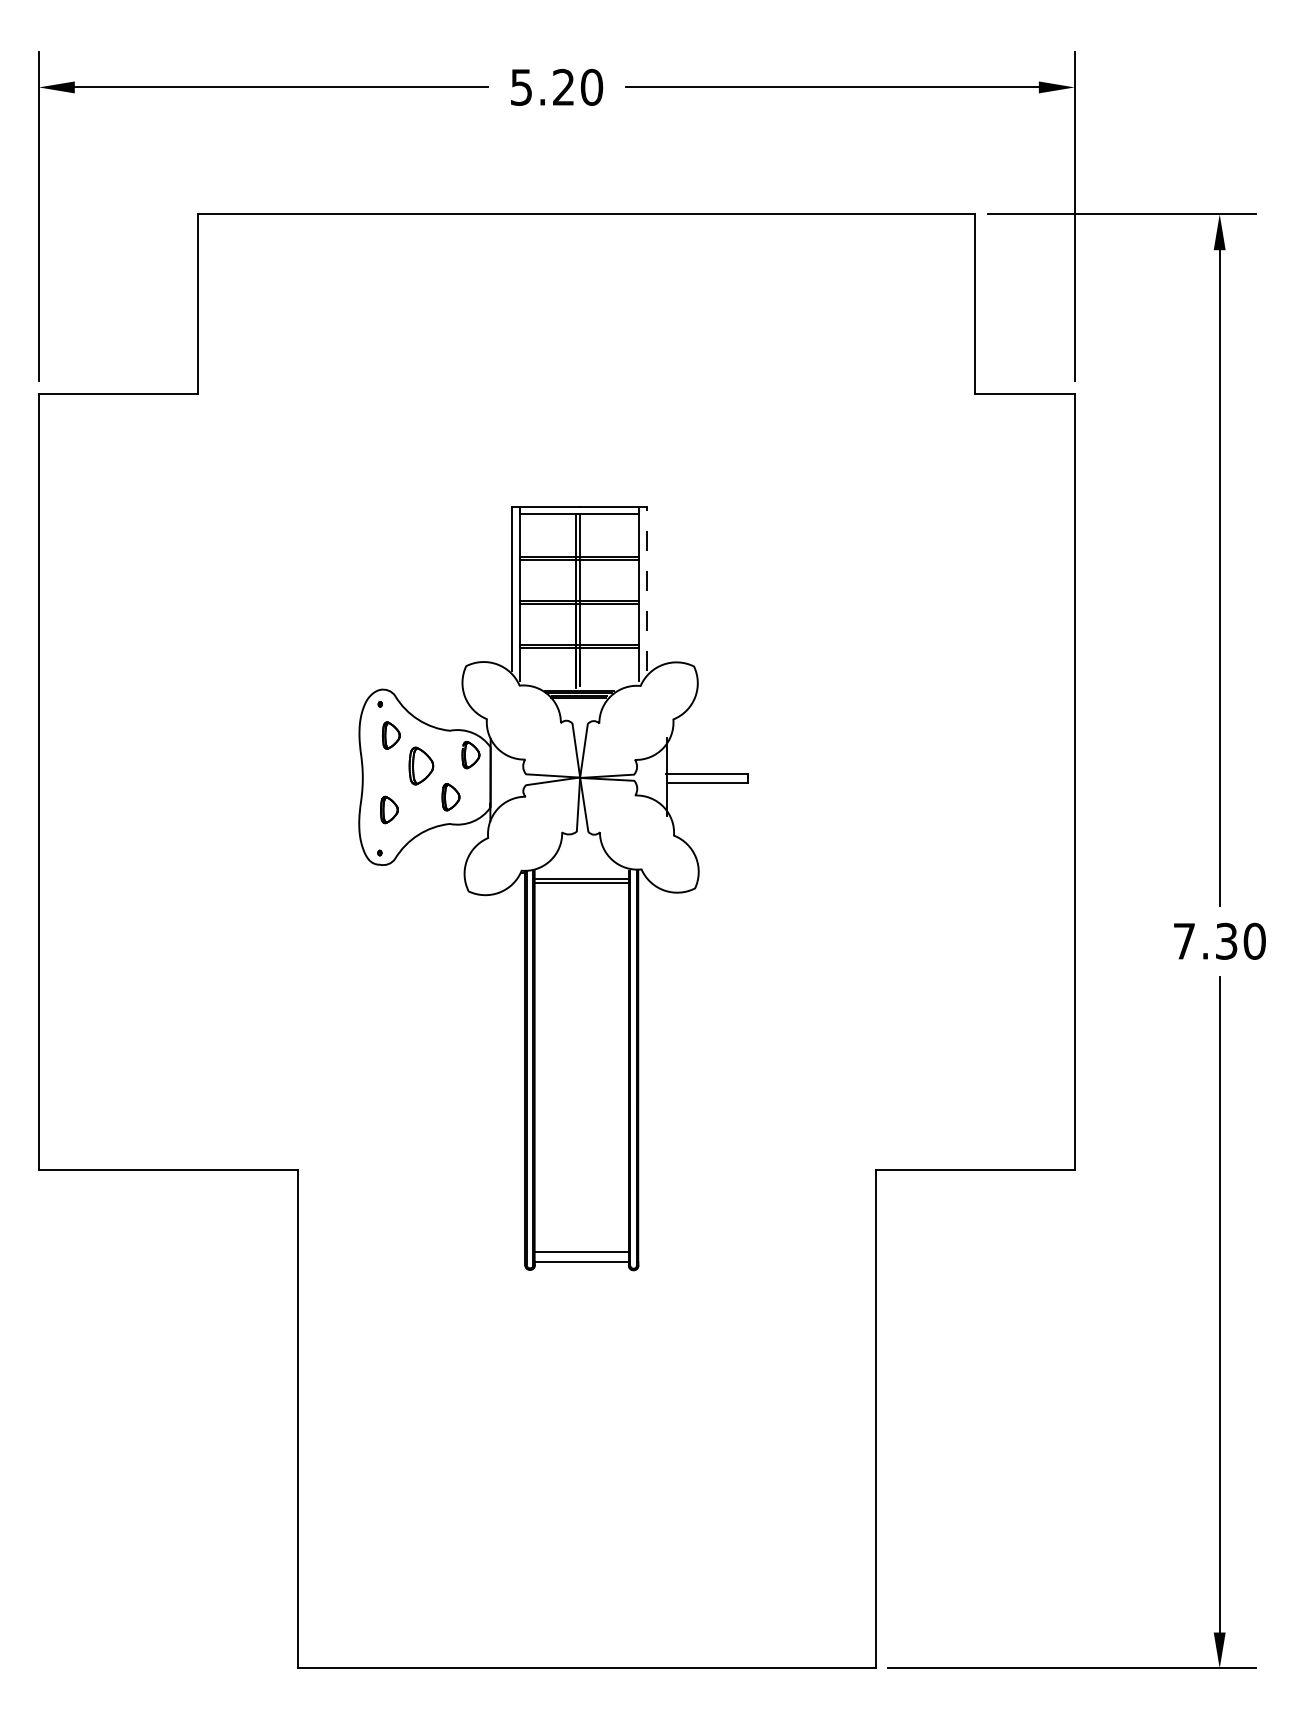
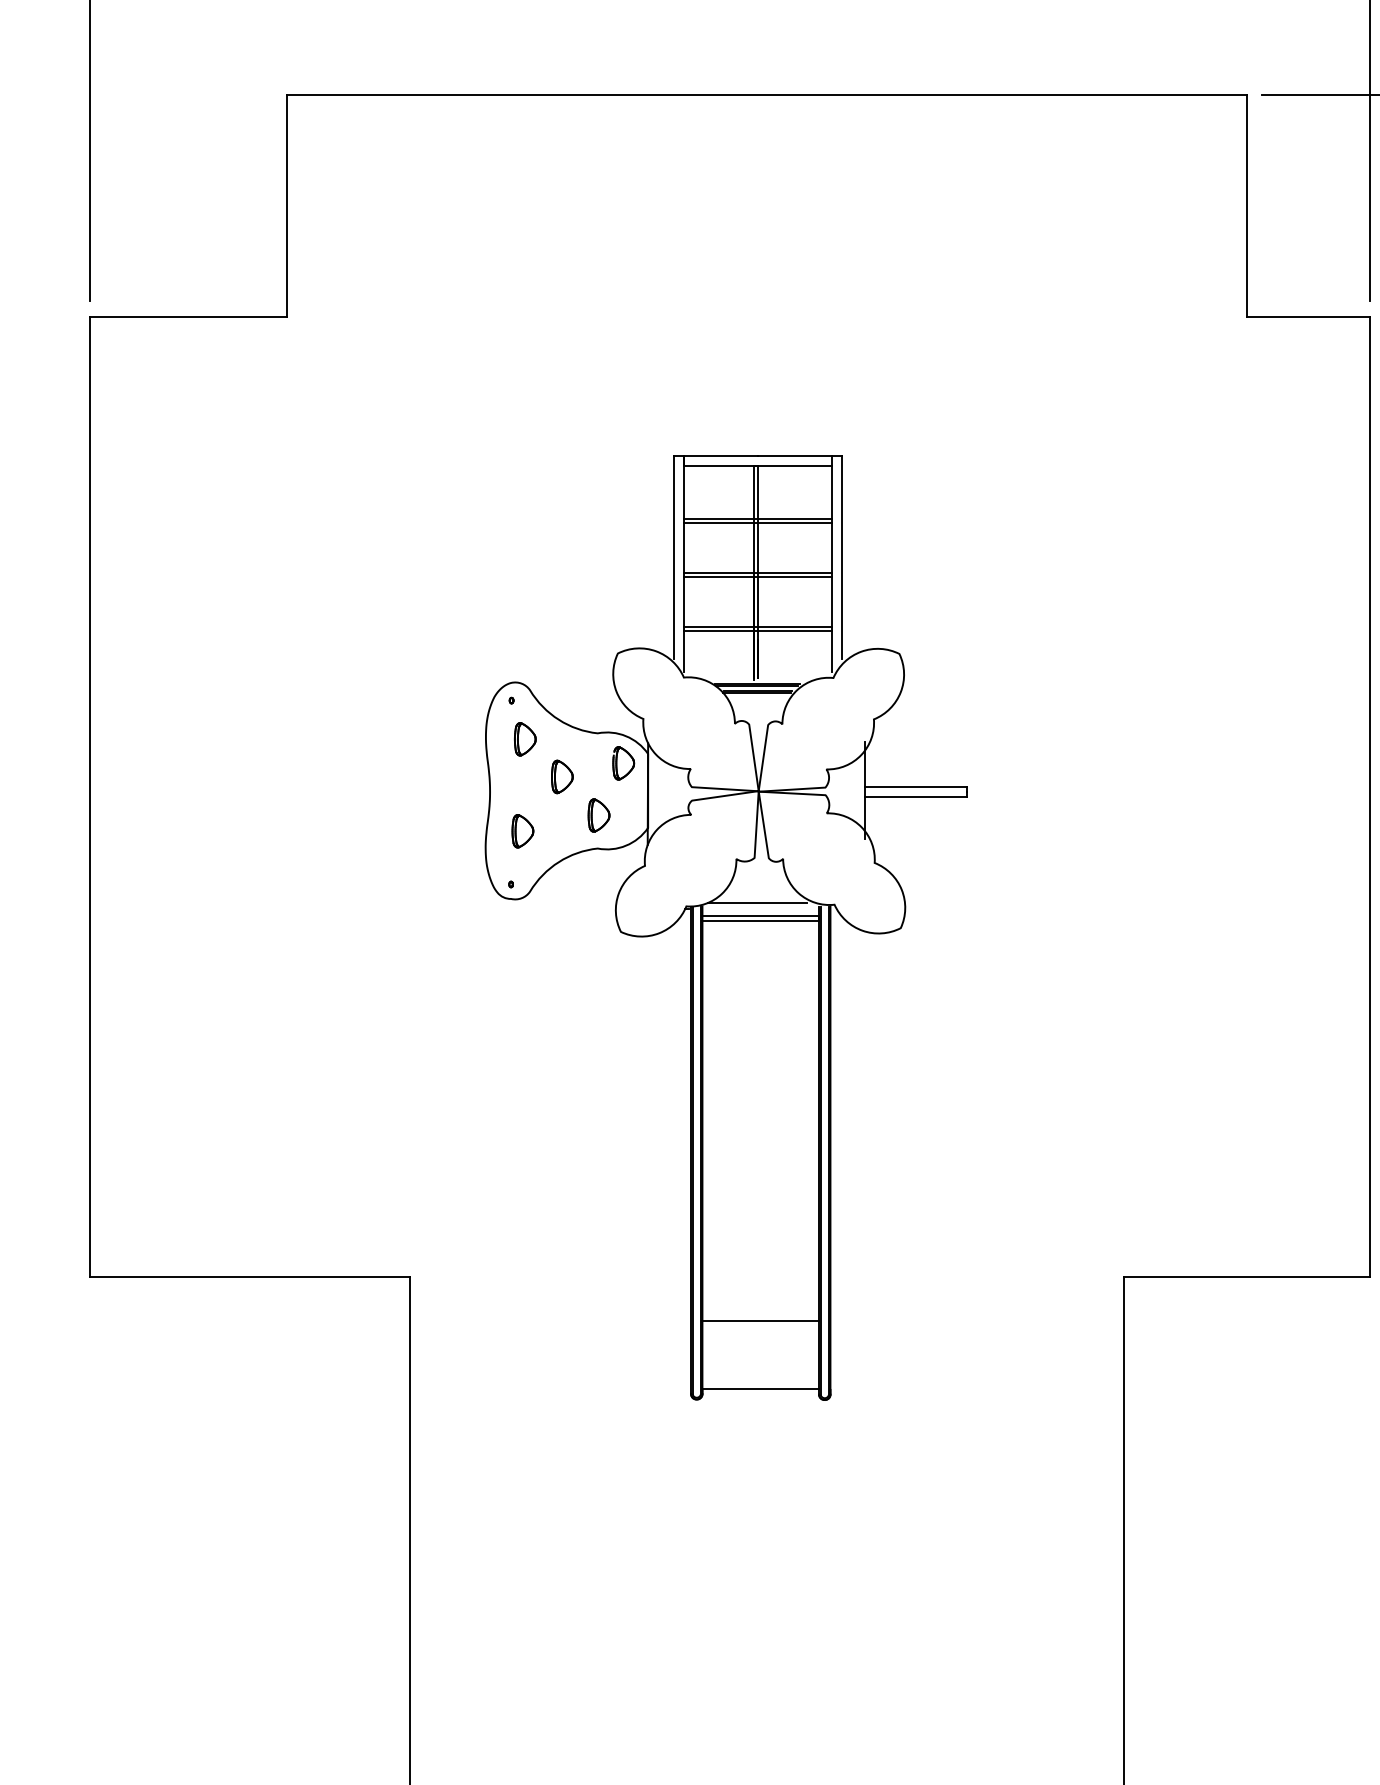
line: (647, 588) -> (841, 557), dashed -> solid
part: (420, 765) -> (561, 776), size x0.71
line: (579, 867) -> (757, 902), added
line: (581, 1251) -> (760, 1320), moved

